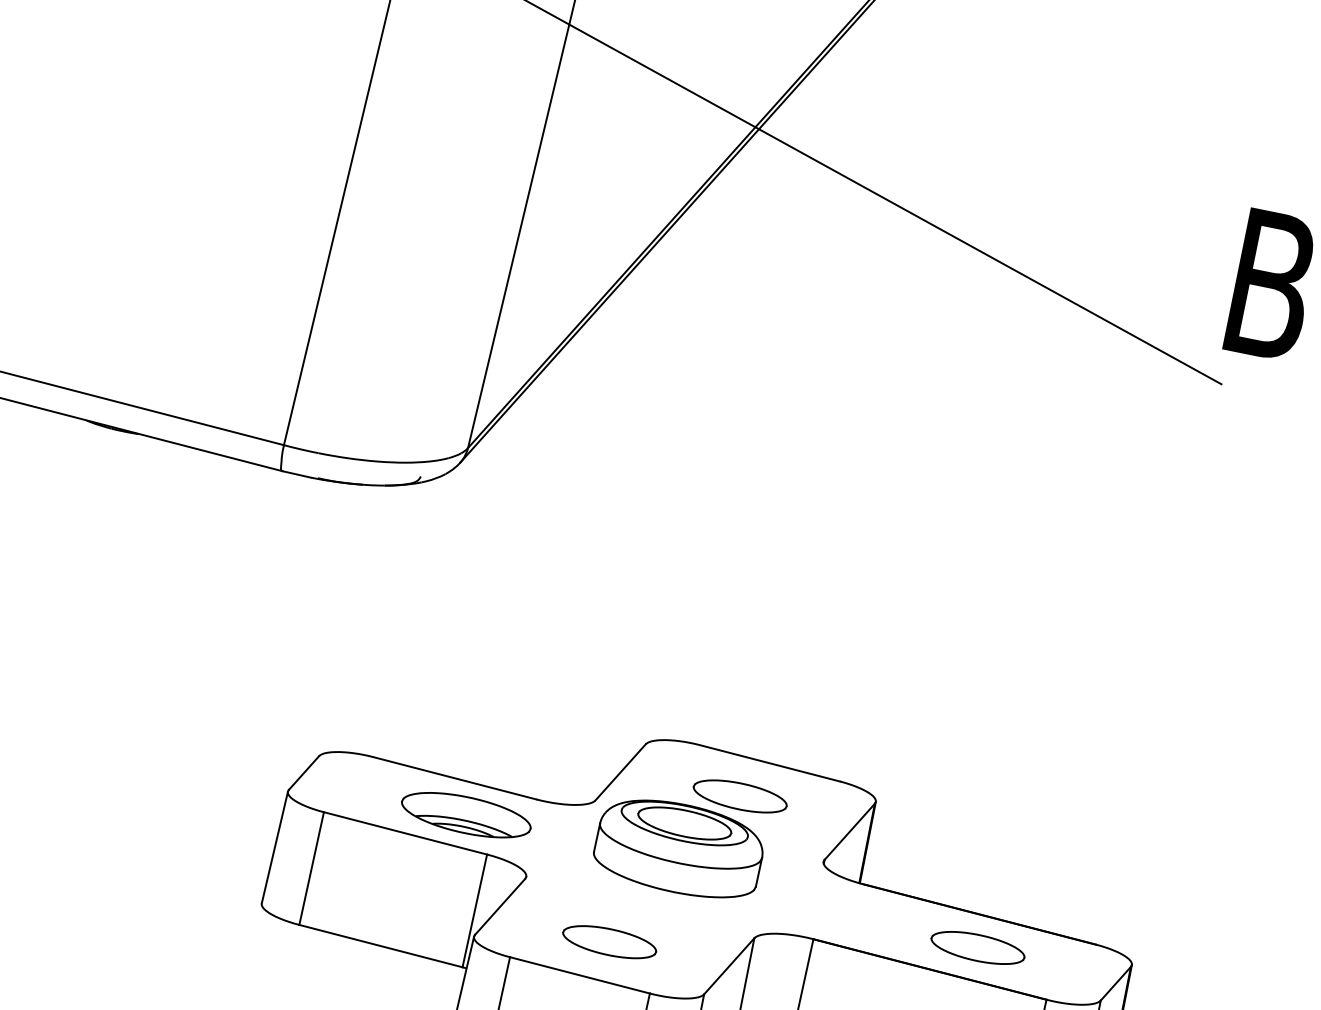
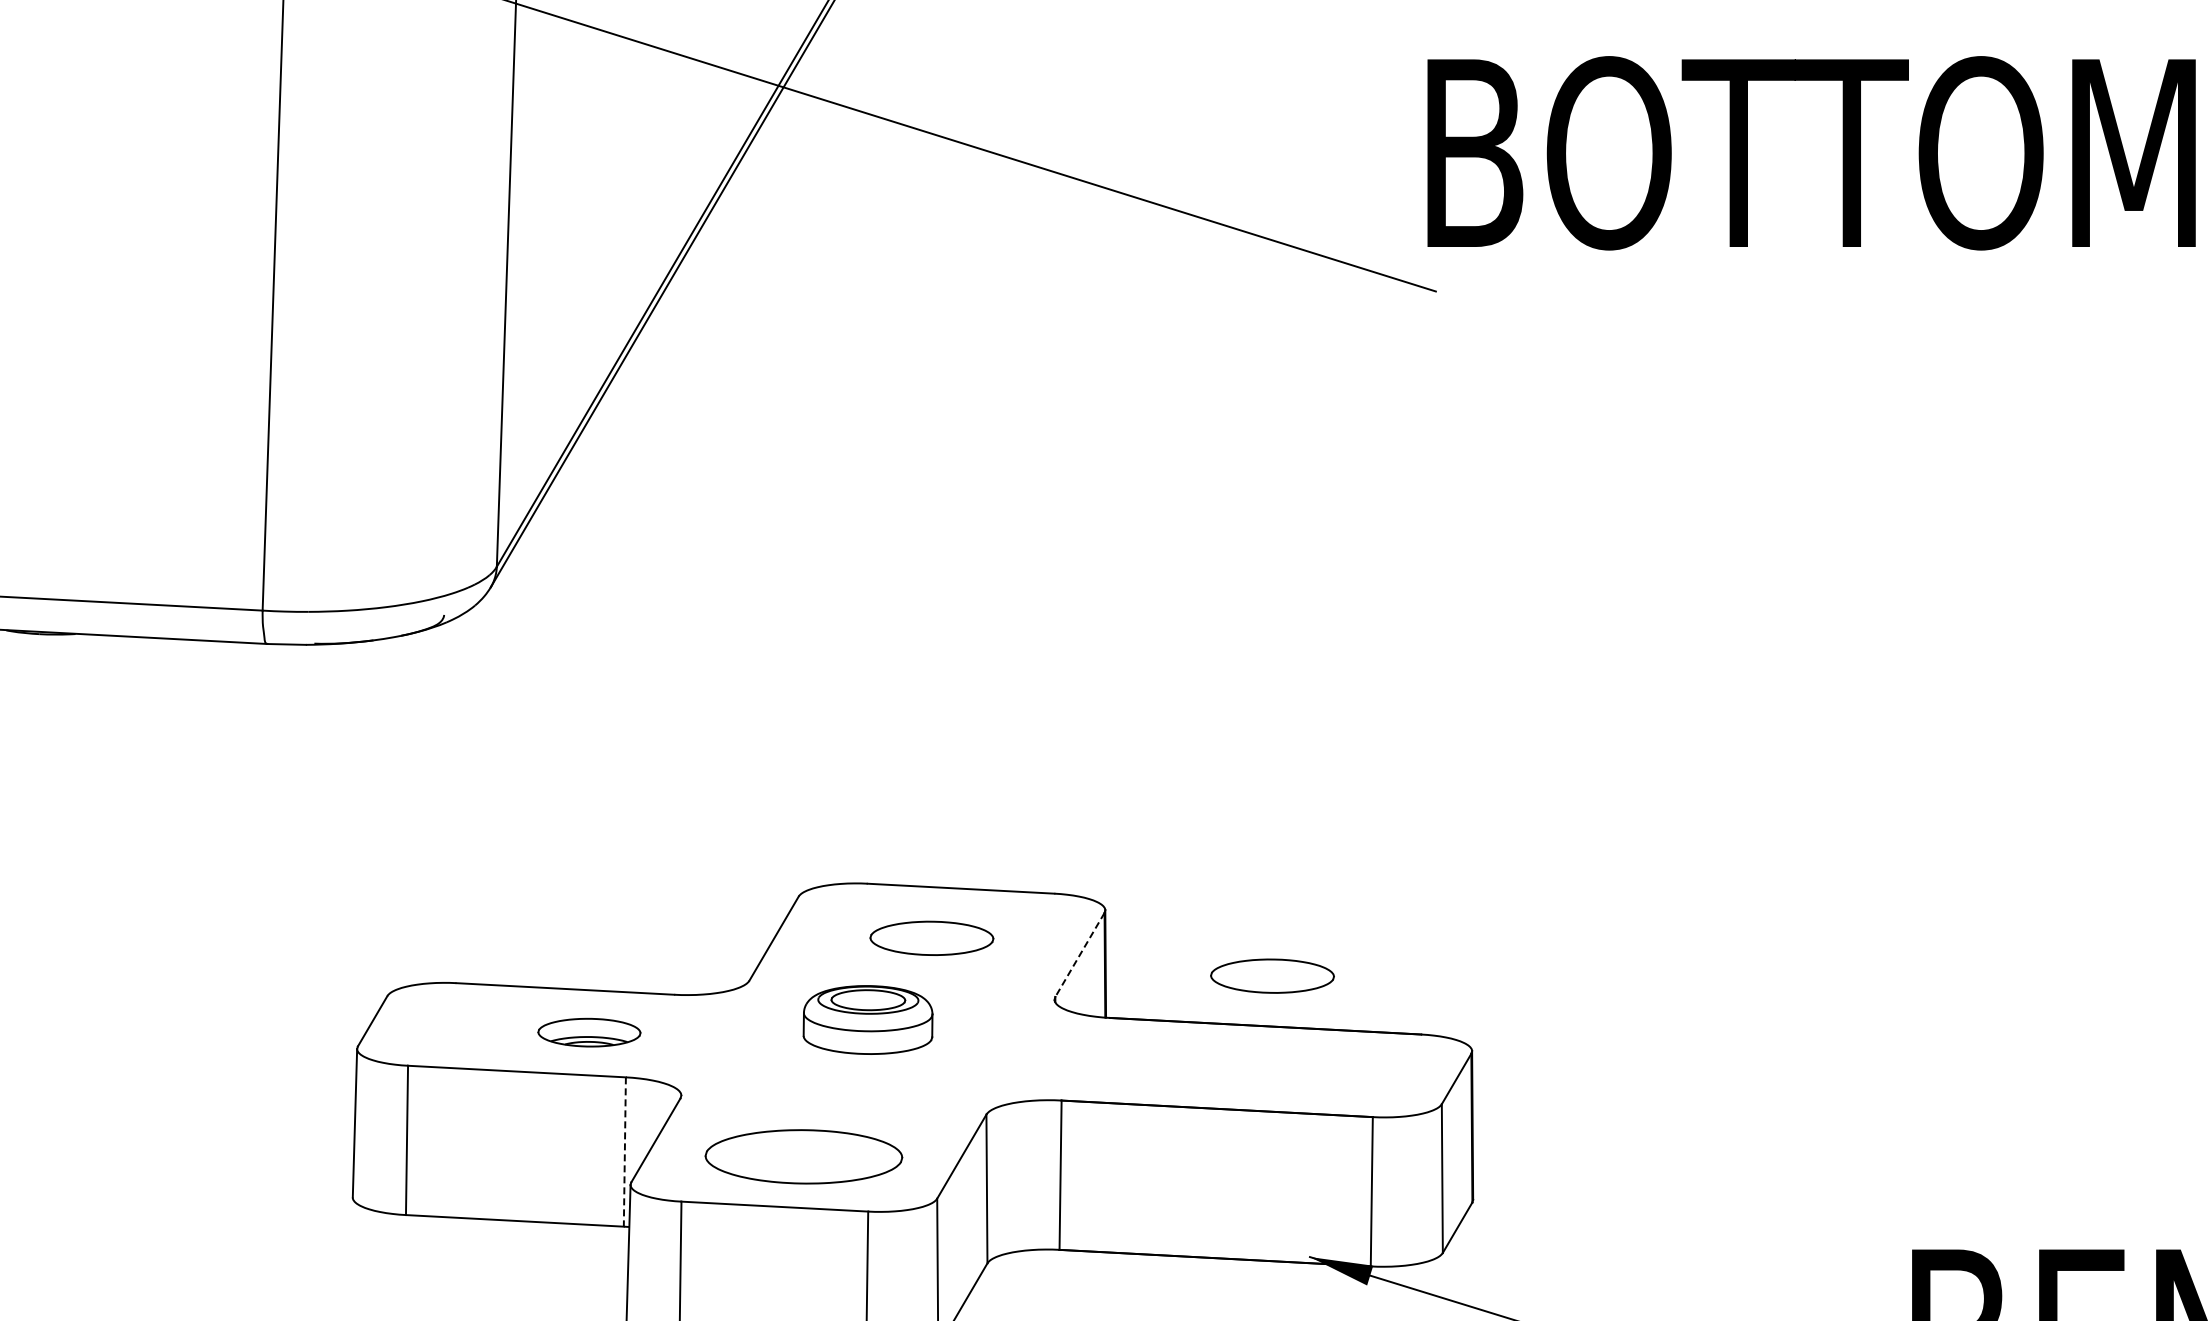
part: (466, 814) -> (589, 1032), size x0.6
line: (849, 831) -> (1079, 954), solid -> dashed
part: (678, 847) -> (867, 1019), size x0.6
line: (474, 911) -> (624, 1152), solid -> dashed
part: (609, 941) -> (803, 1156), size x1.6
part: (978, 947) -> (1272, 975), moved

